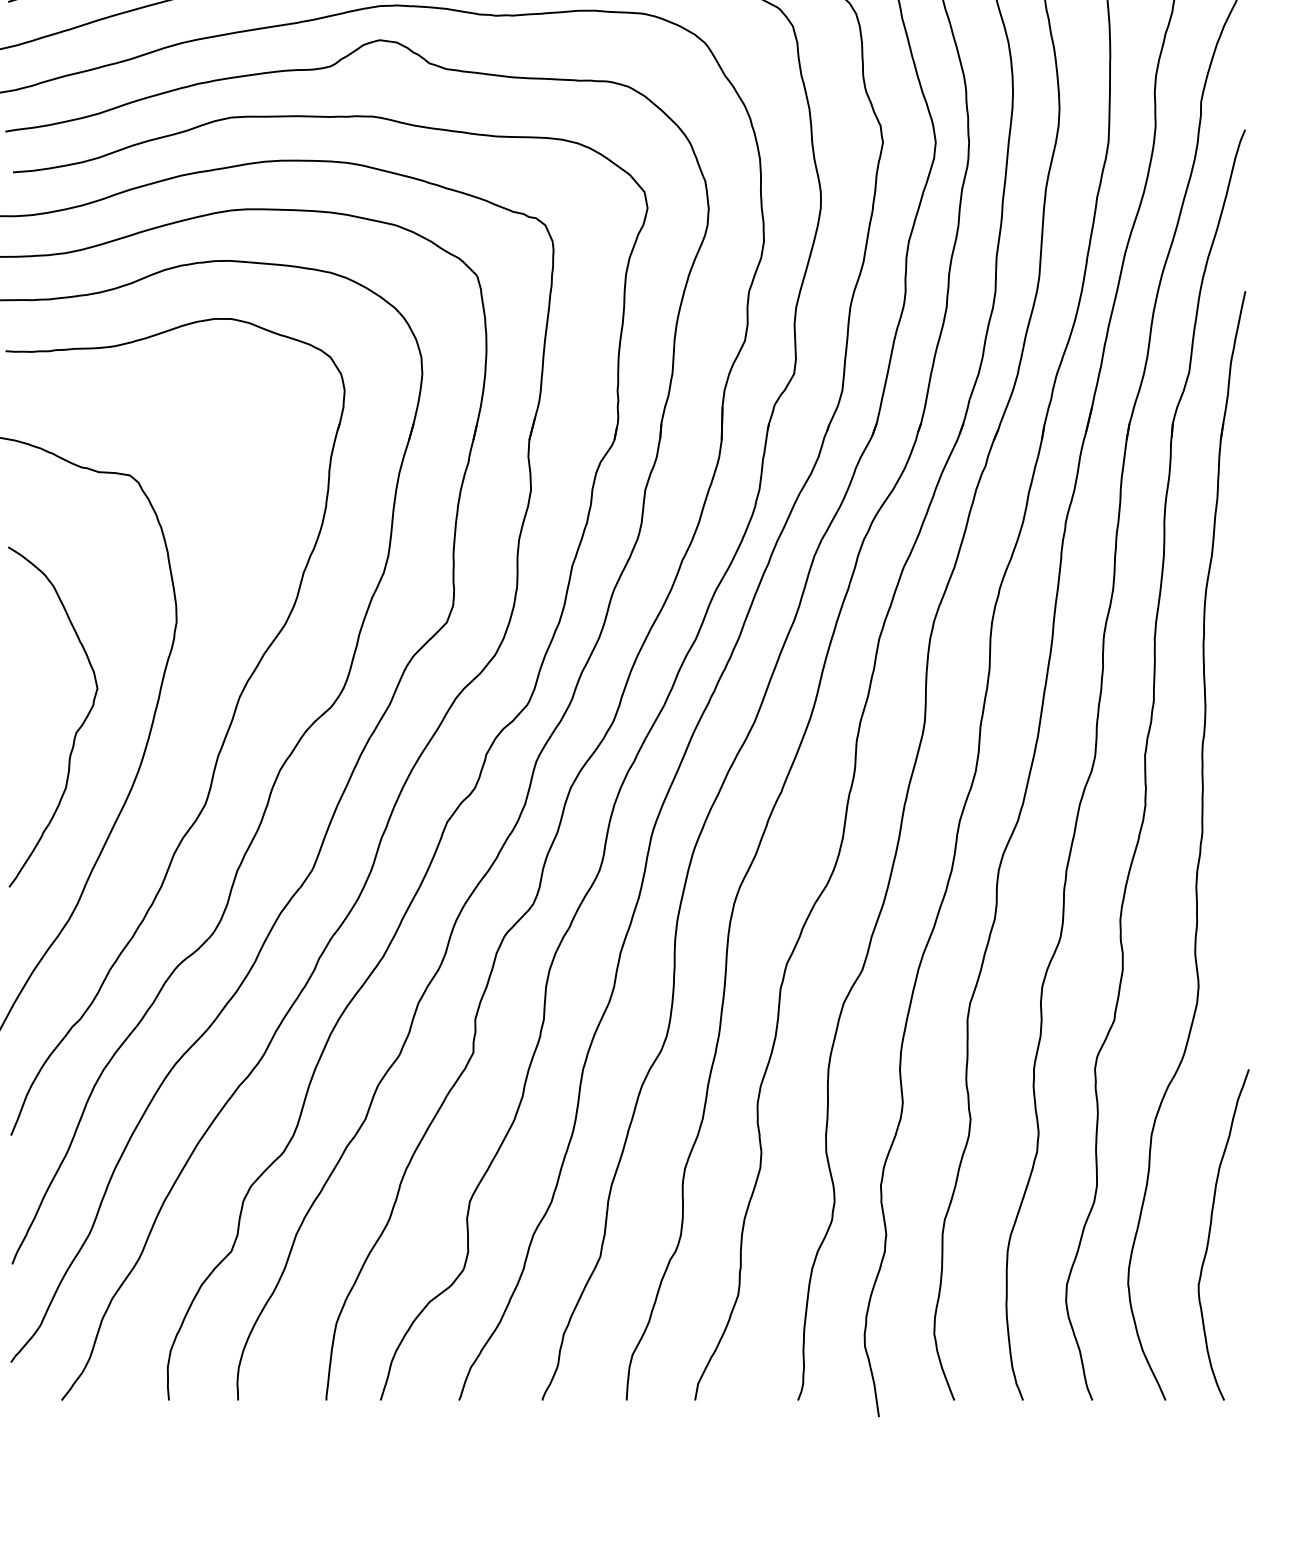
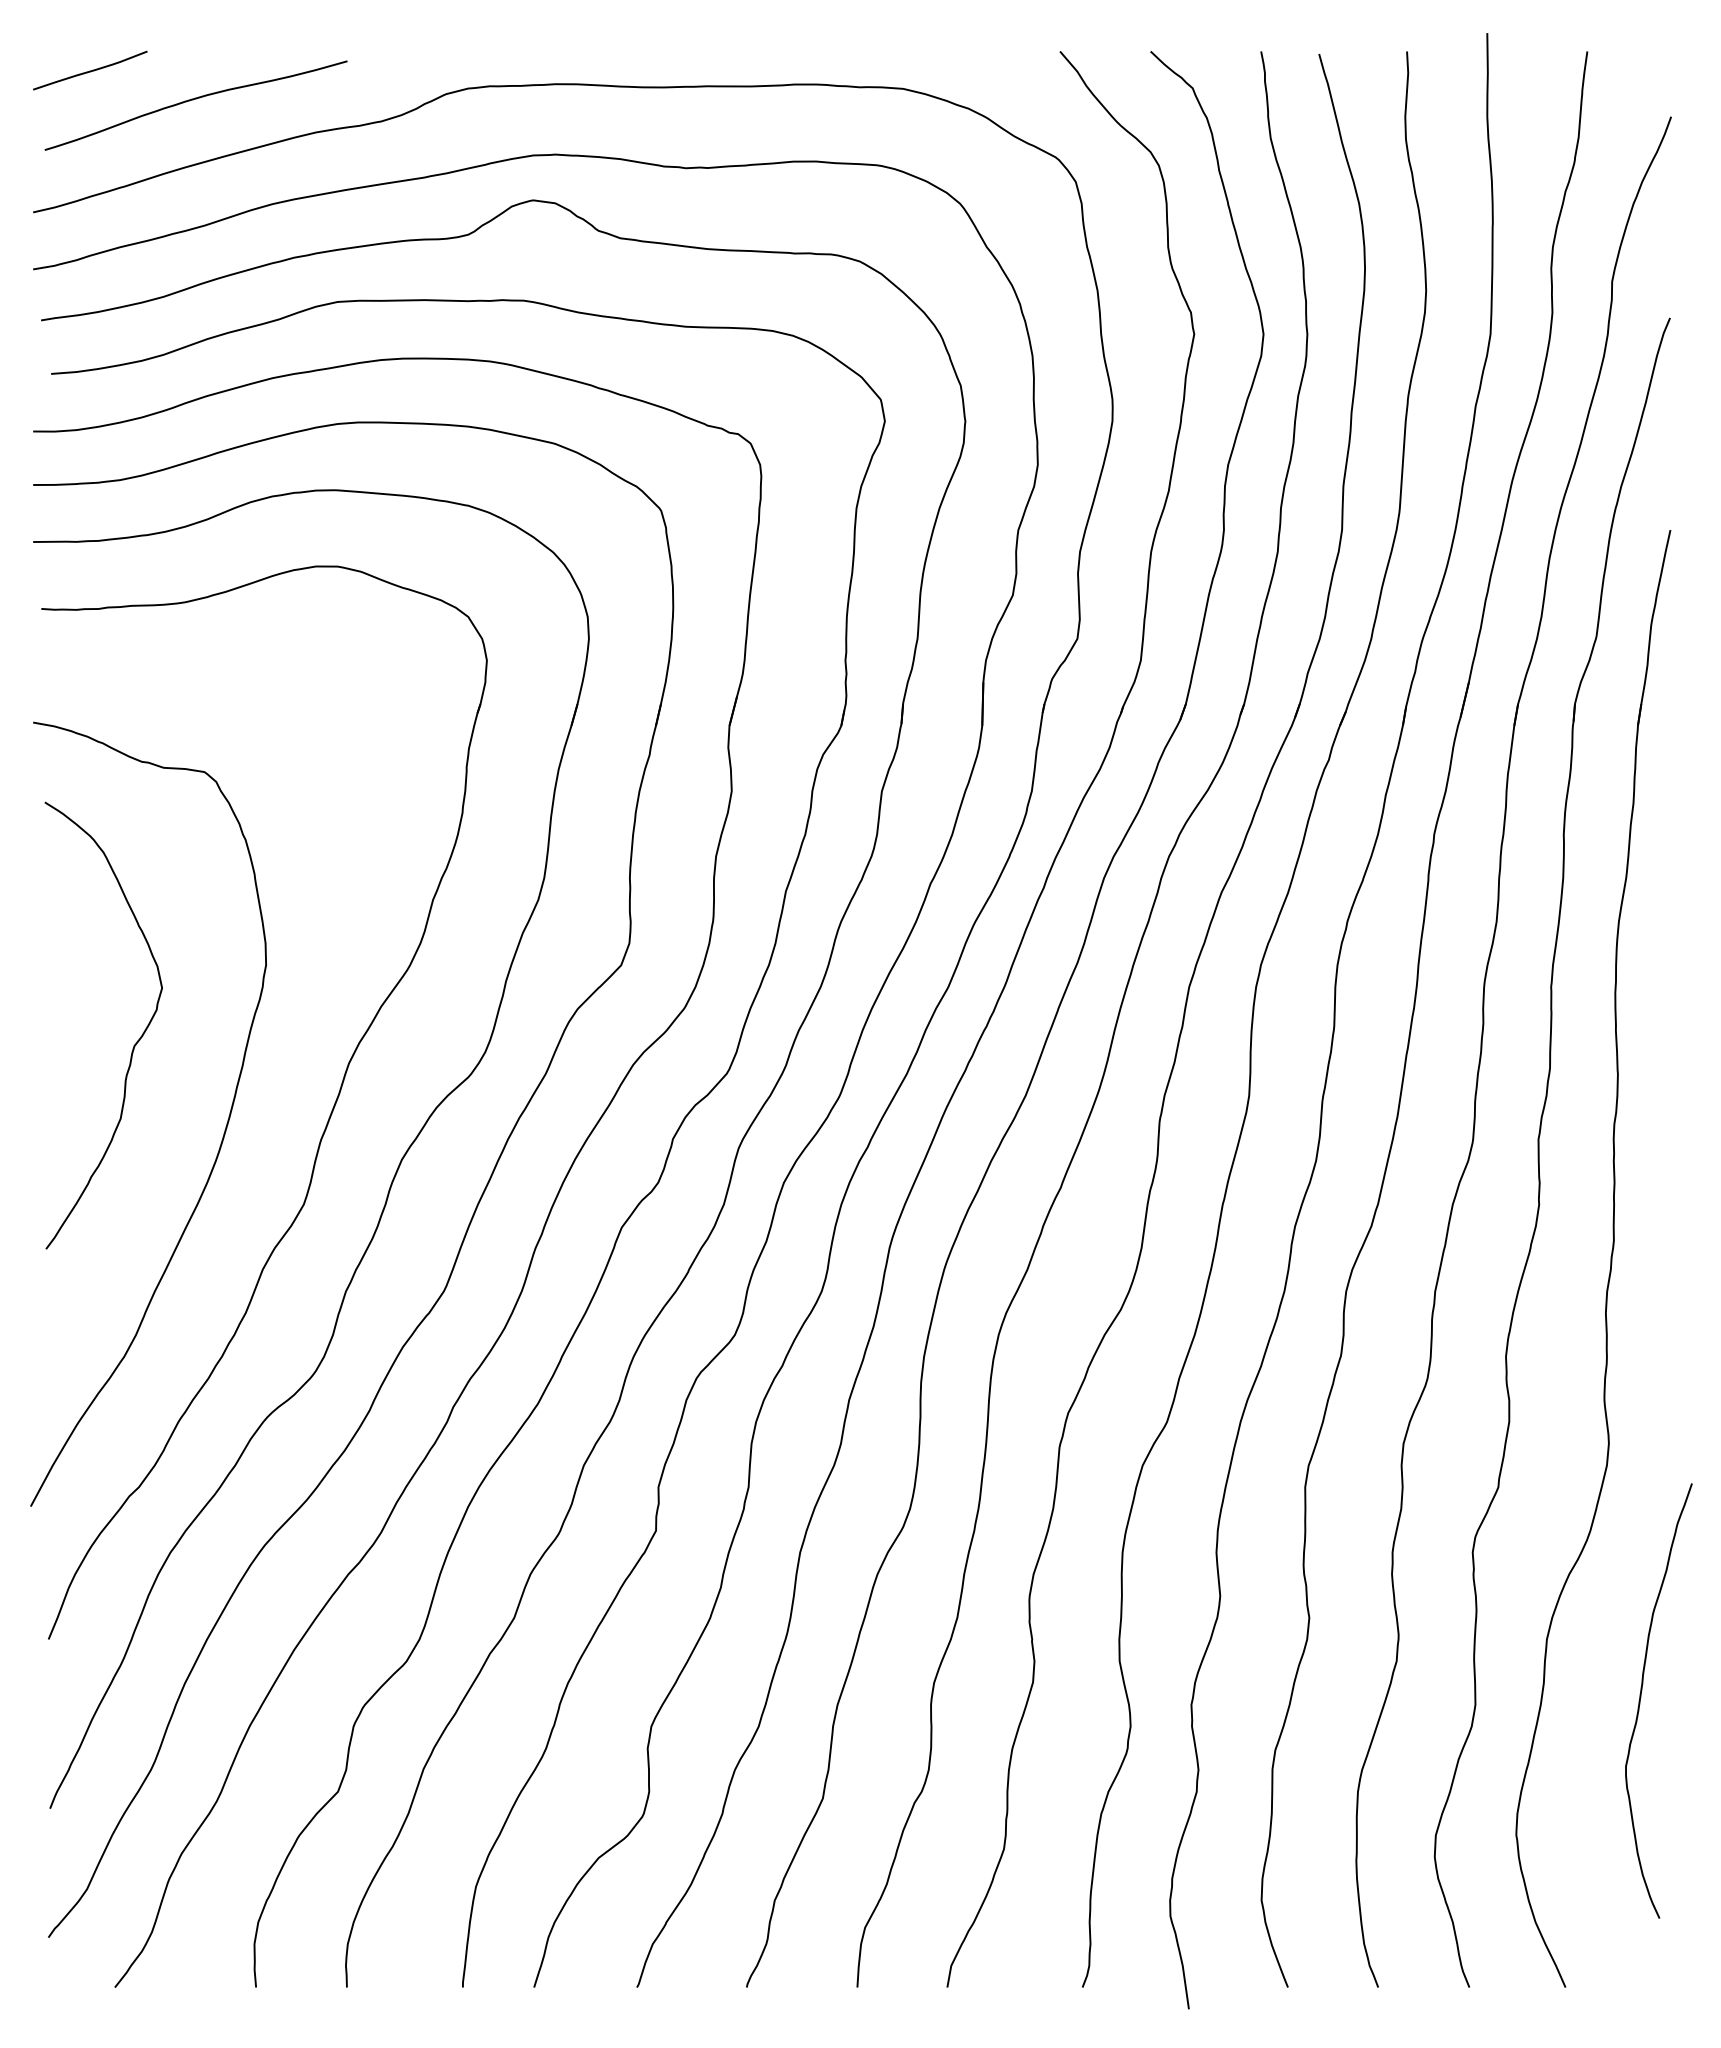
curve: (75, 732) -> (133, 1045), moved
curve: (1210, 1232) -> (1641, 1697), moved

